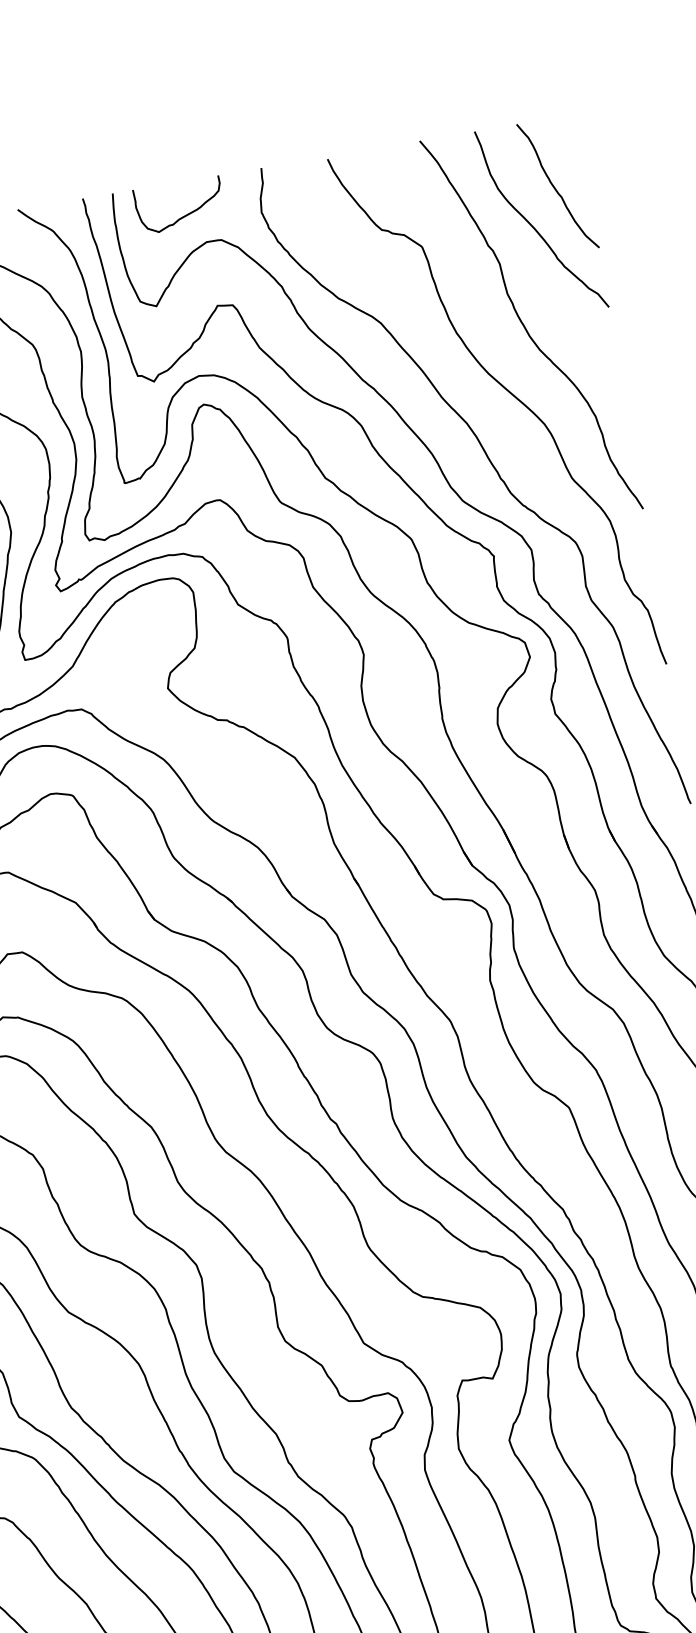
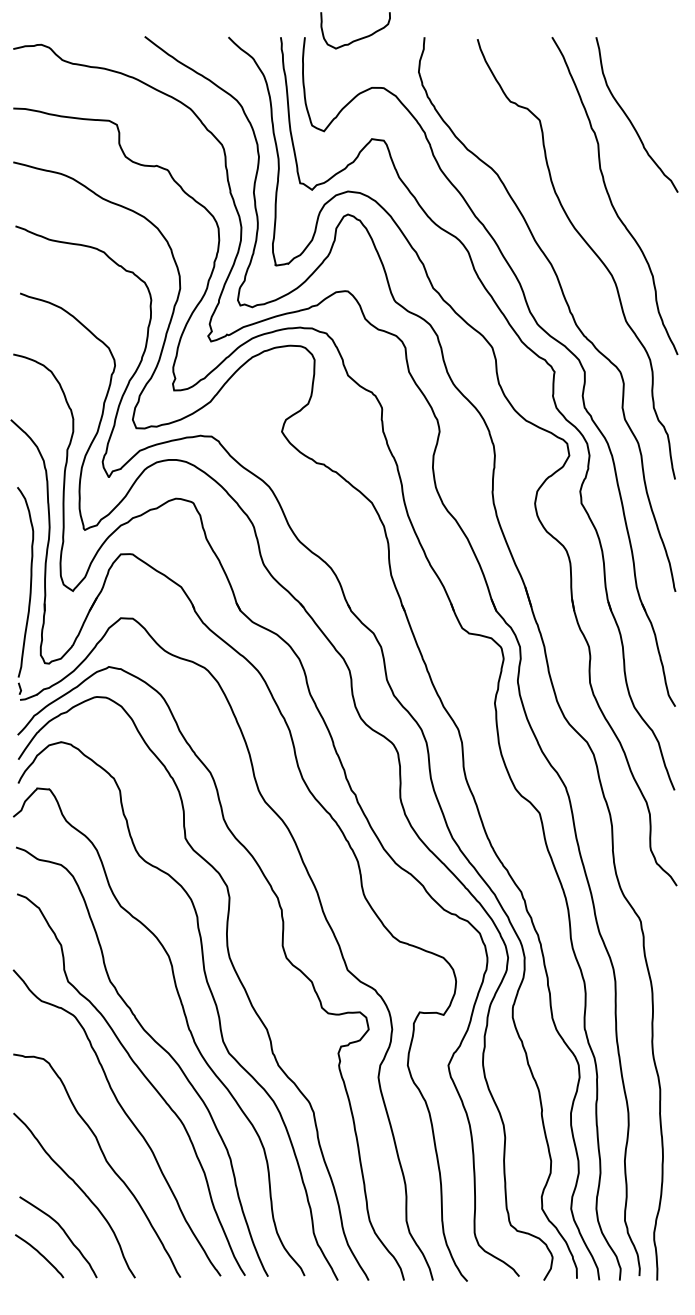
curve: (556, 188) -> (652, 92), removed
curve: (184, 214) -> (358, 38), moved

